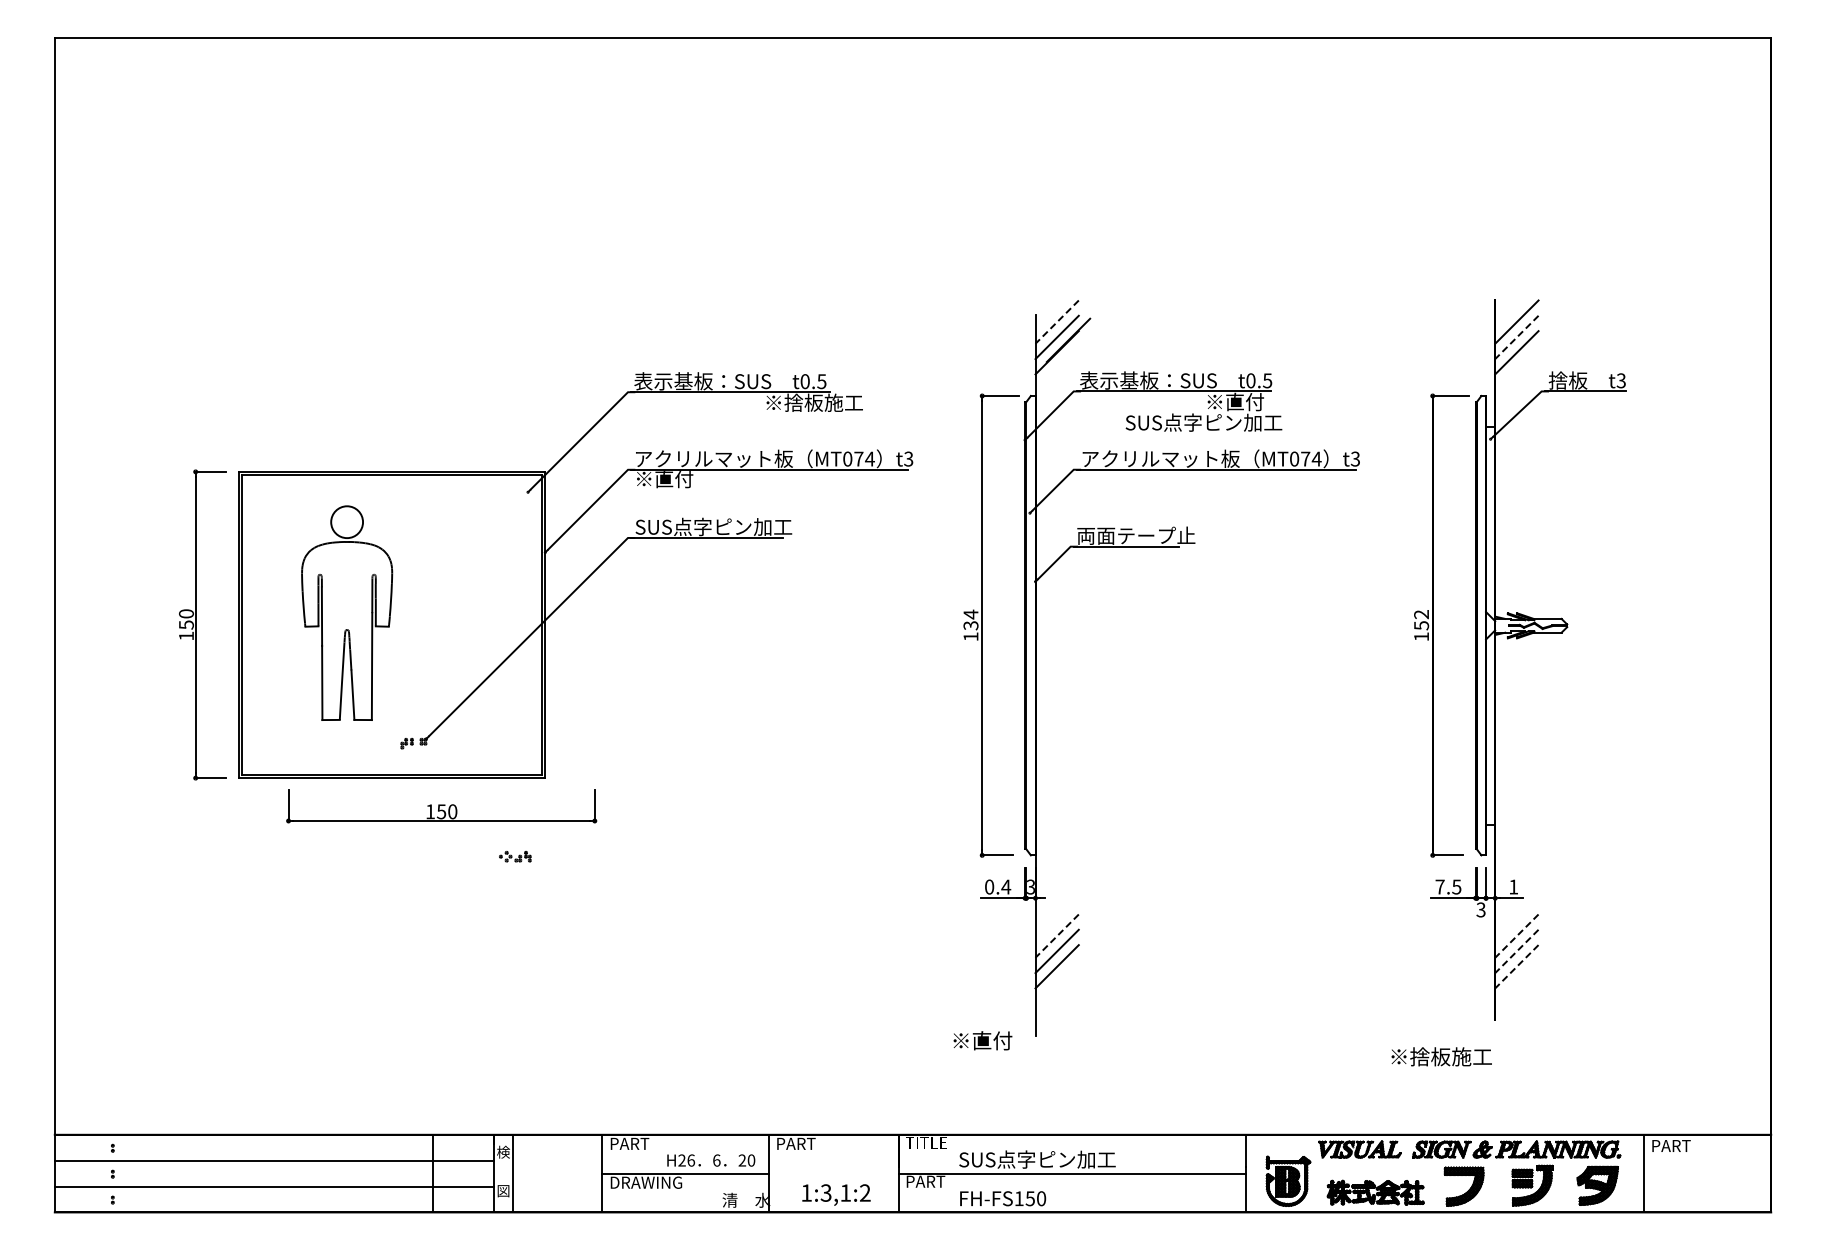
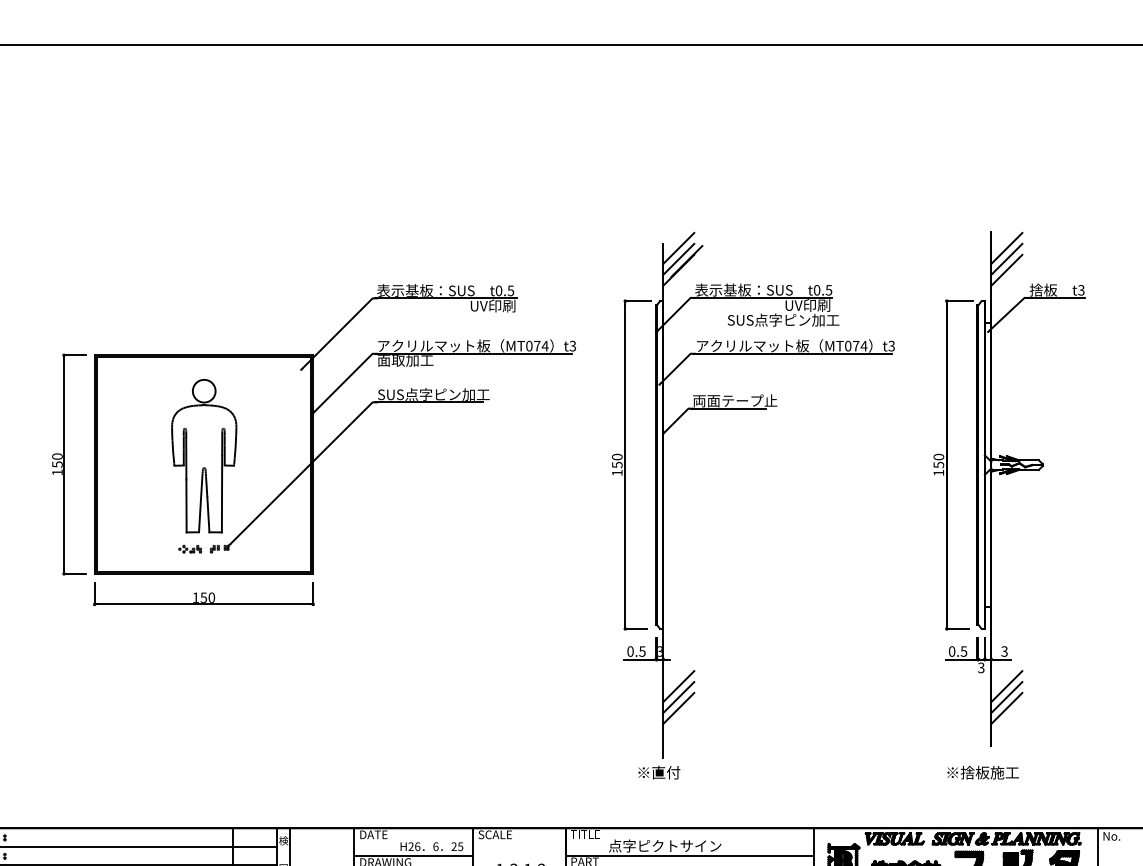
line: (1057, 322) -> (679, 248), dashed -> solid
line: (1516, 337) -> (1006, 259), dashed -> solid
text: (1237, 401) -> (807, 305), ※直付 -> UV印刷
text: (813, 402) -> (504, 305), ※捨板施工 -> UV印刷
text: (674, 479) -> (405, 360), ※直付 -> 面取加工
part: (347, 612) -> (204, 455), moved
text: (1421, 614) -> (938, 457), 152 -> 150
text: (970, 619) -> (616, 460), 134 -> 150
part: (441, 806) -> (203, 594), moved
part: (515, 856) -> (190, 549), moved
text: (1006, 886) -> (642, 651), 0.4 -> 0.5
text: (1439, 886) -> (951, 651), 7.5 -> 0.5
text: (1513, 886) -> (1004, 651), 1 -> 3
line: (1057, 936) -> (679, 686), dashed -> solid
line: (1516, 936) -> (1006, 686), dashed -> solid
line: (1516, 951) -> (1006, 697), dashed -> solid
line: (1516, 966) -> (1006, 708), dashed -> solid
text: (982, 1040) -> (659, 772), moved
text: (1441, 1056) -> (983, 772), moved
text: (630, 1143) -> (374, 834), PART -> DATE
text: (799, 1143) -> (494, 834), PART -> SCALE
text: (1671, 1146) -> (1117, 836), PART -> No.
text: (1037, 1159) -> (664, 845), SUS点字ピン加工 -> 点字ピクトサイン
text: (751, 1160) -> (460, 846), 20 -> 25

